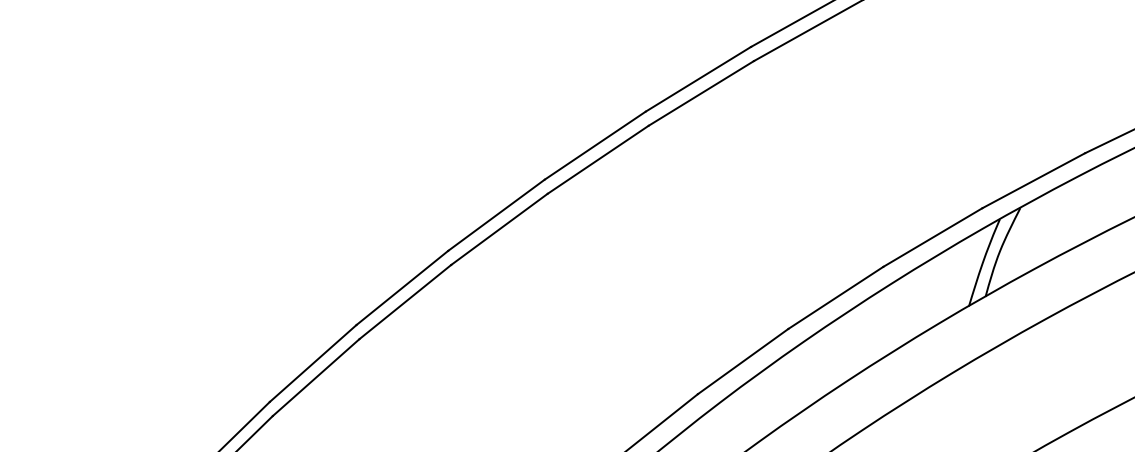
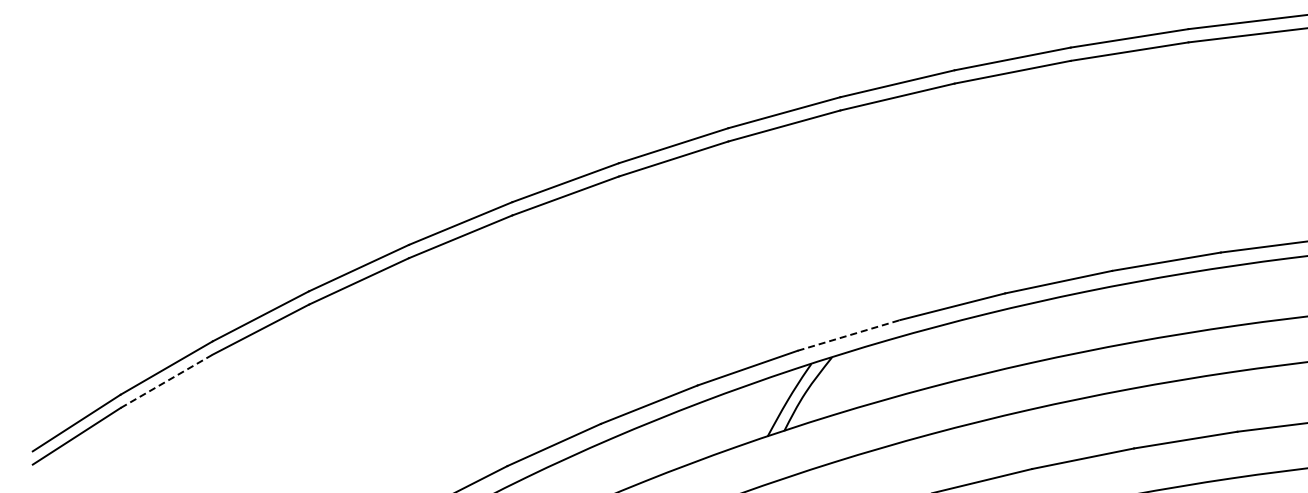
line: (1033, 180) -> (848, 335), solid -> dashed
line: (316, 377) -> (167, 381), solid -> dashed

